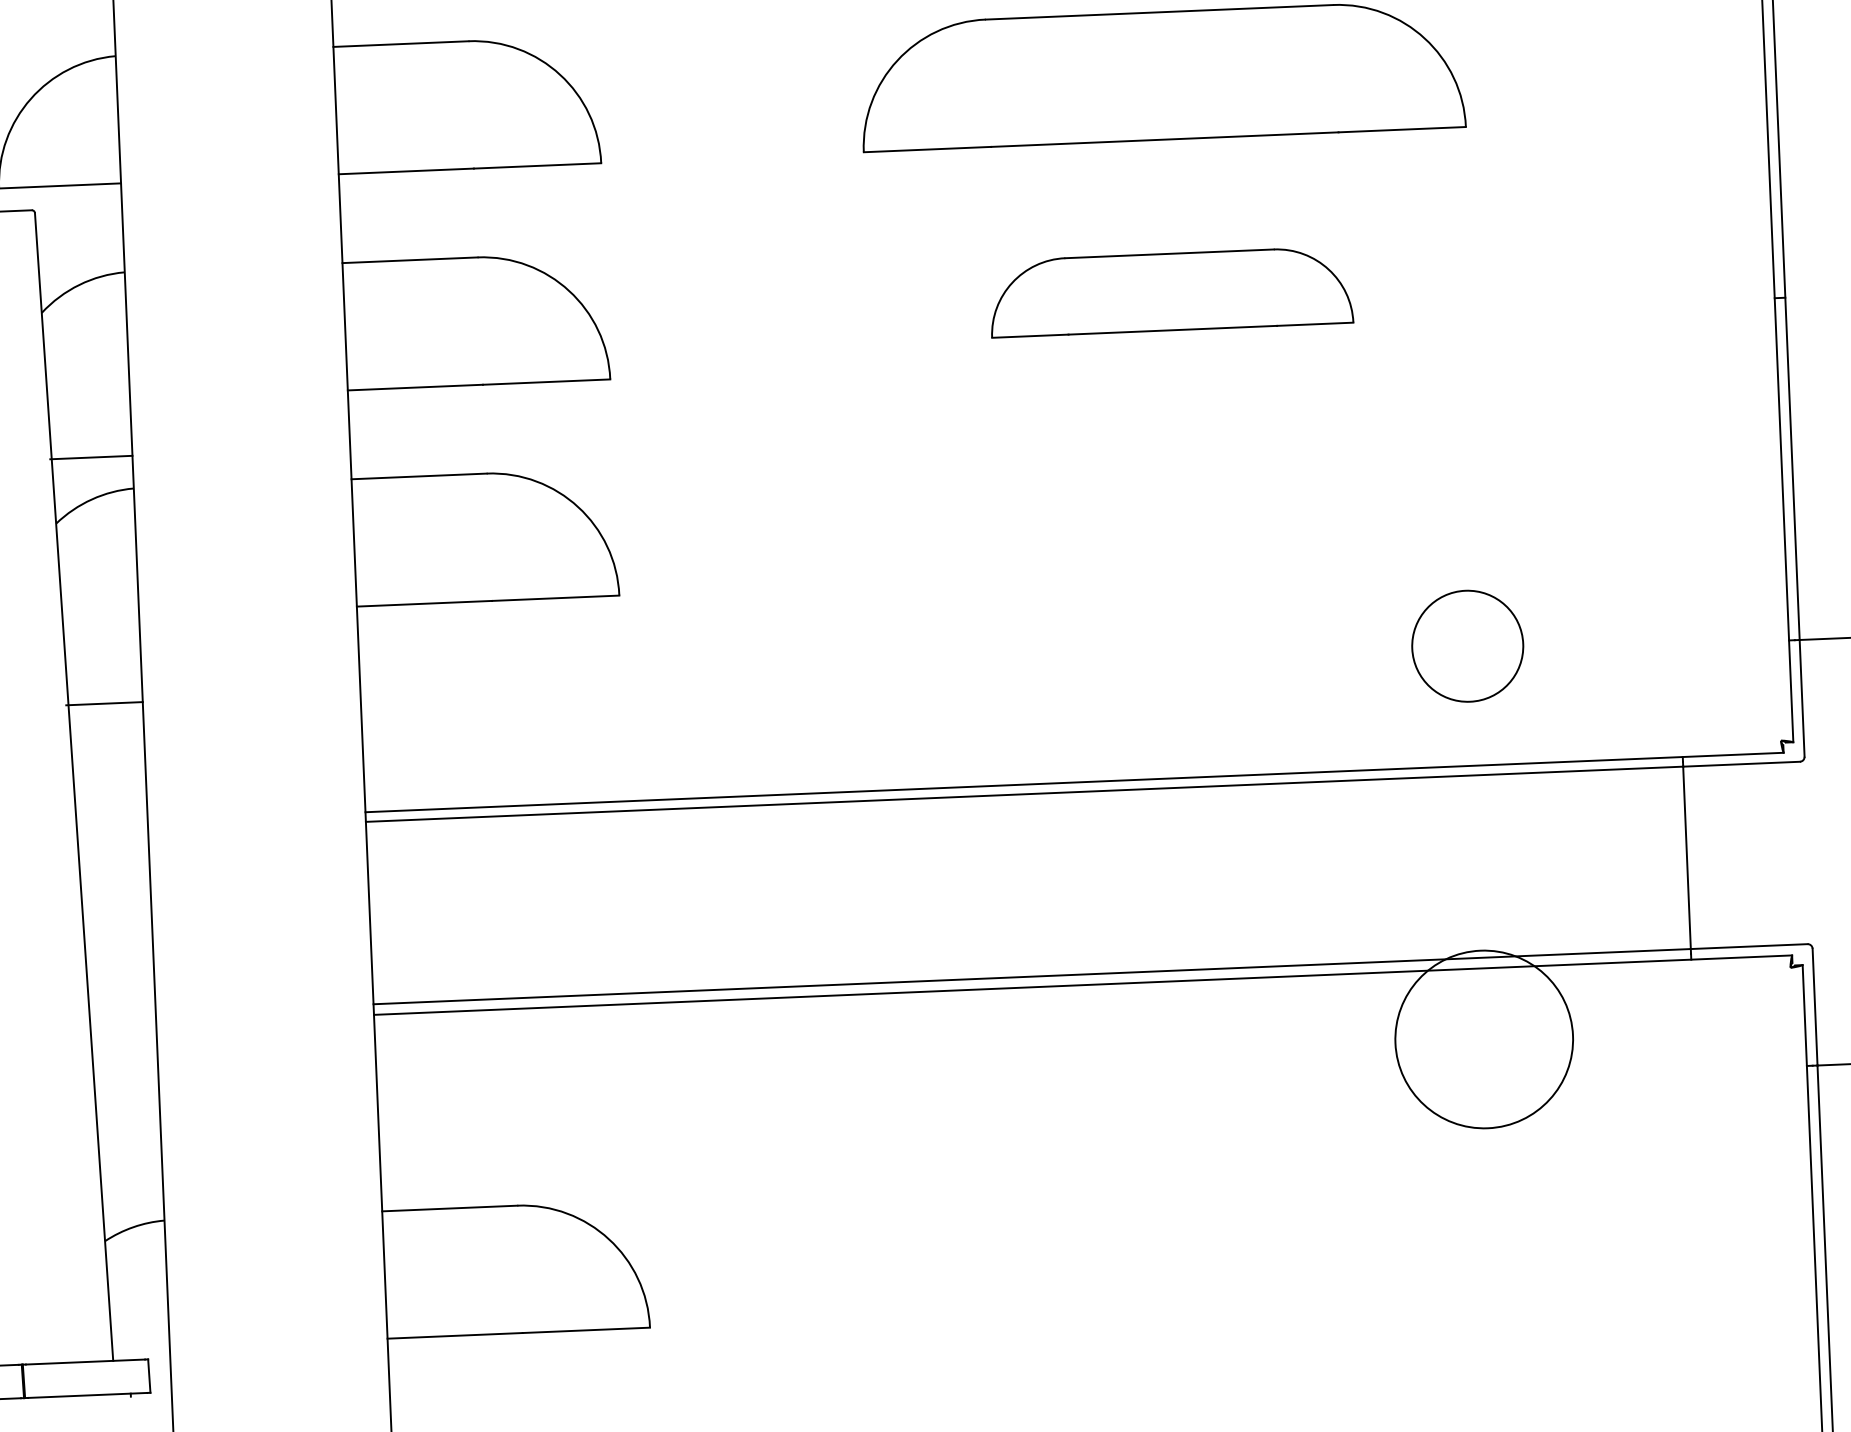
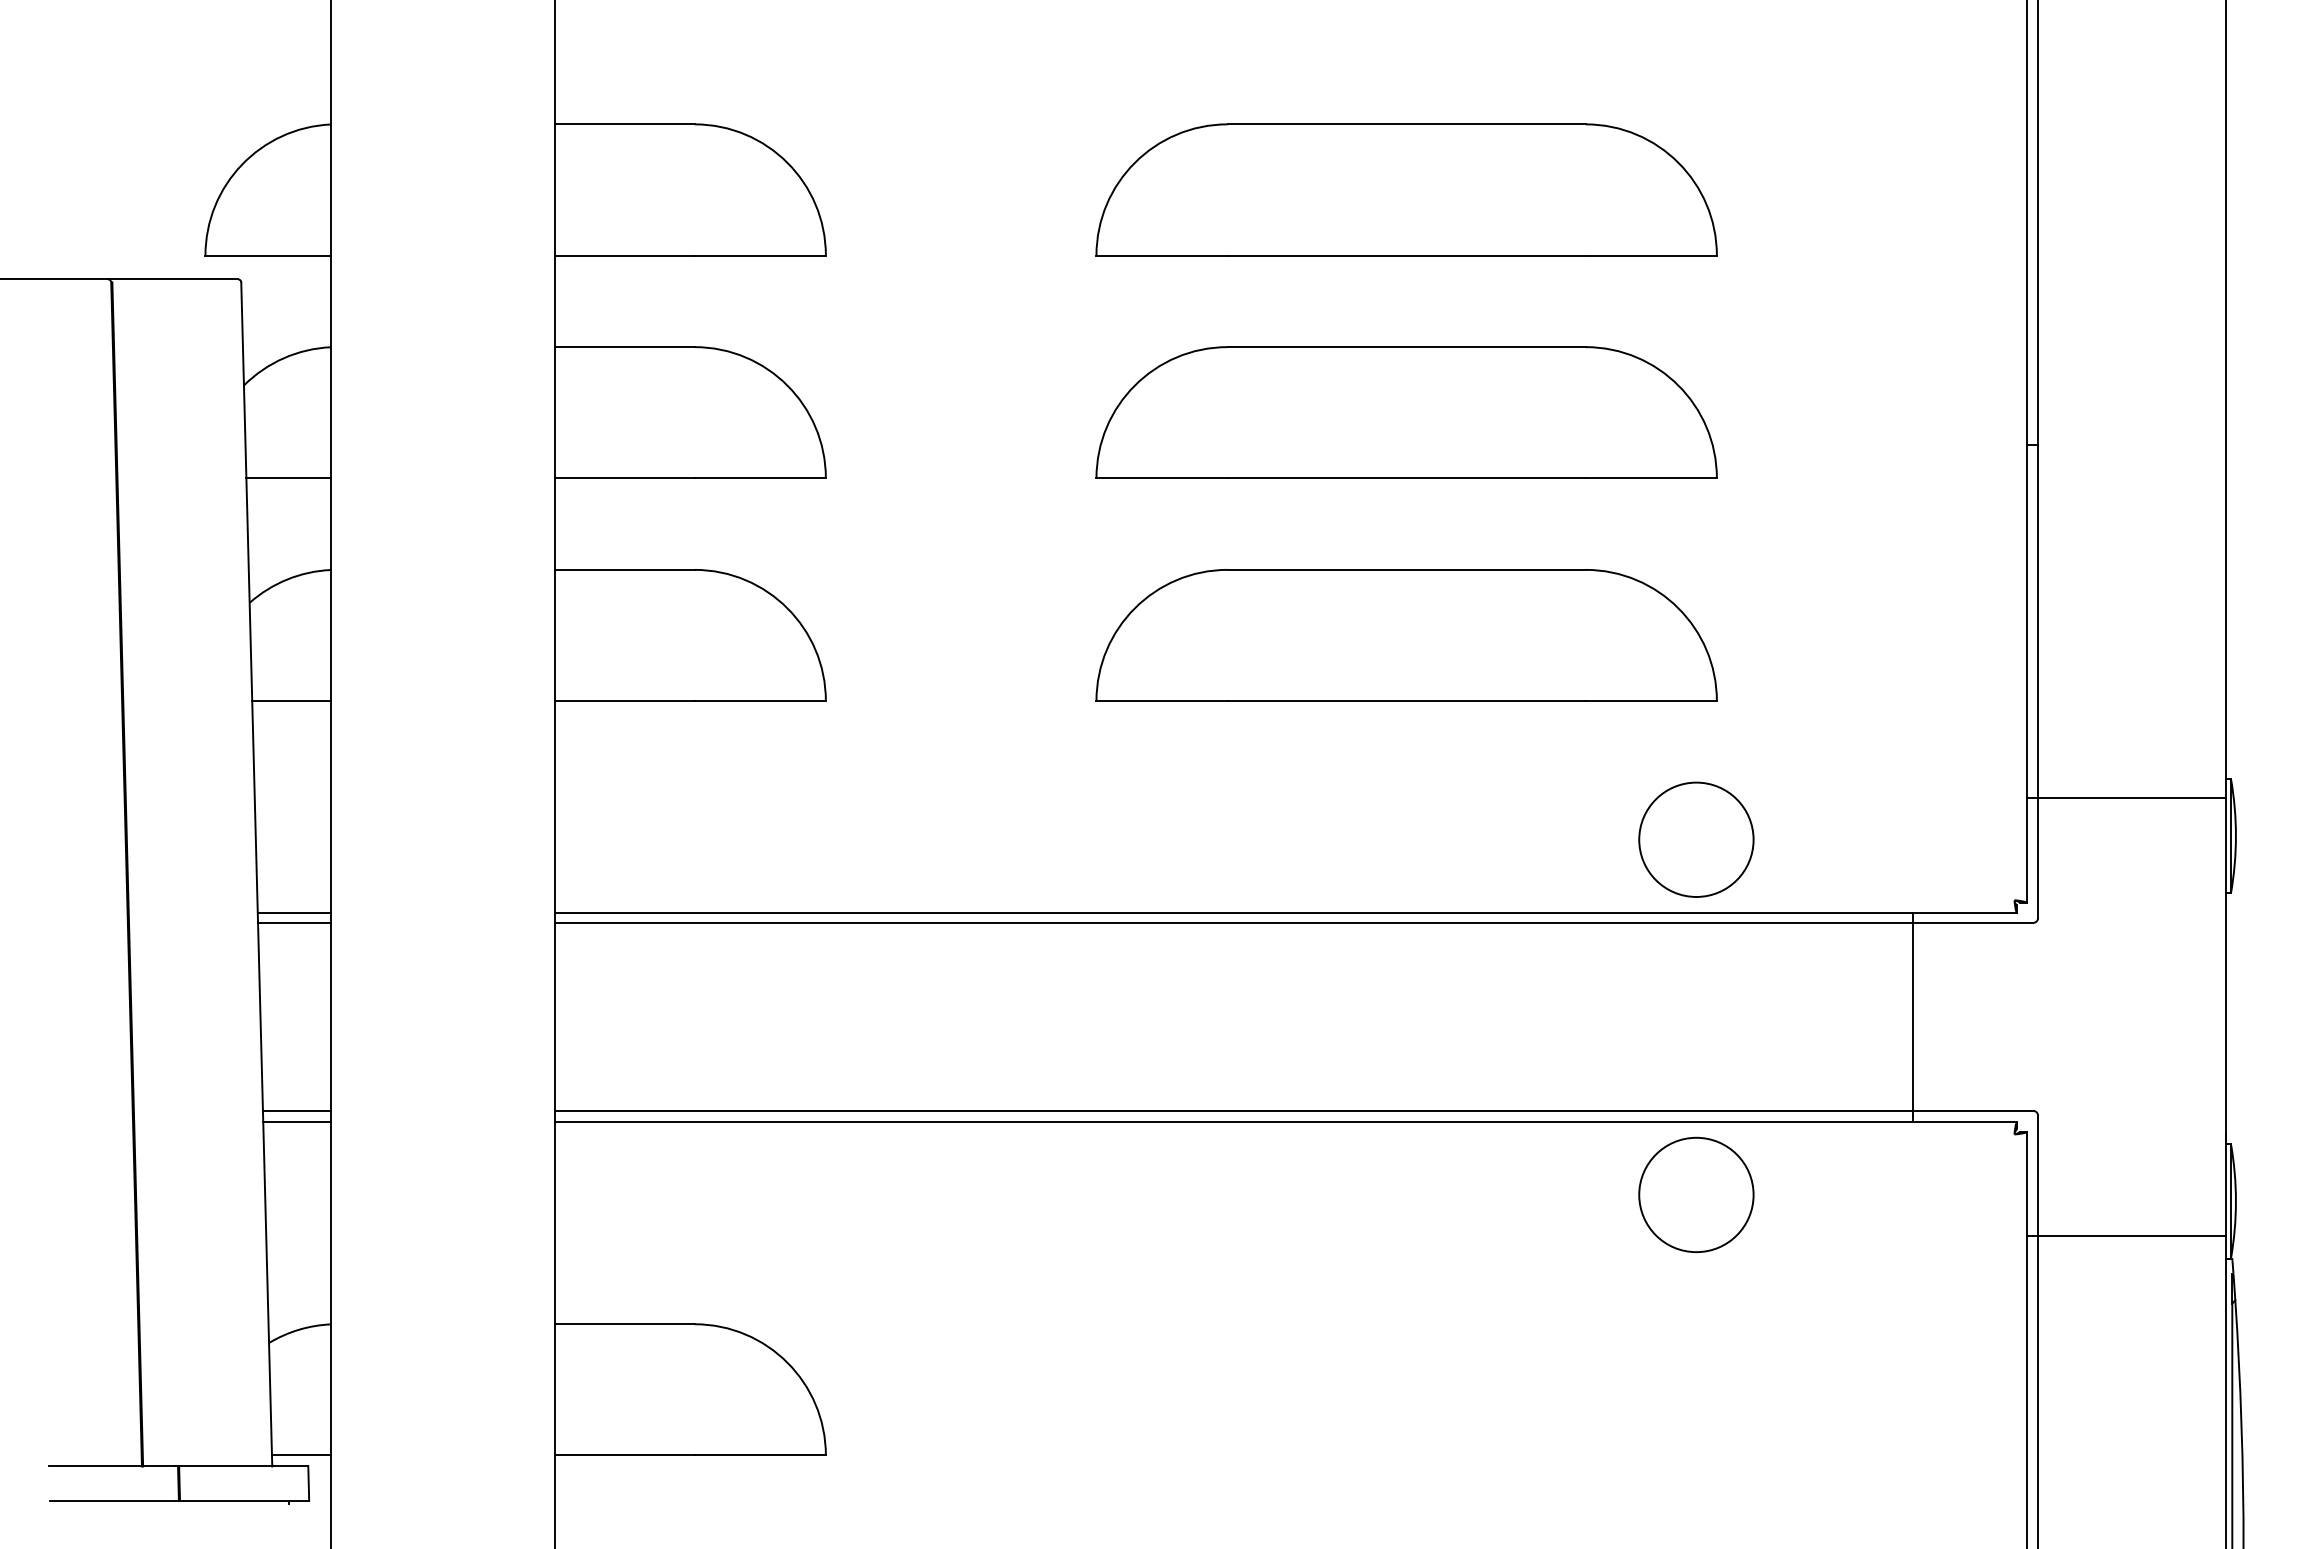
part: (1171, 291) -> (1406, 412), size x1.67
line: (91, 457) -> (288, 478), moved
part: (1180, 508) -> (1406, 635), added
circle: (1467, 645) -> (1696, 839), moved
line: (104, 704) -> (291, 701), moved
line: (112, 822) -> (294, 912), added
line: (112, 832) -> (294, 922), added
line: (122, 1014) -> (296, 1110), added
line: (123, 1025) -> (297, 1121), added
circle: (1484, 1039) -> (1696, 1194), size x0.62
line: (141, 1349) -> (301, 1455), added

